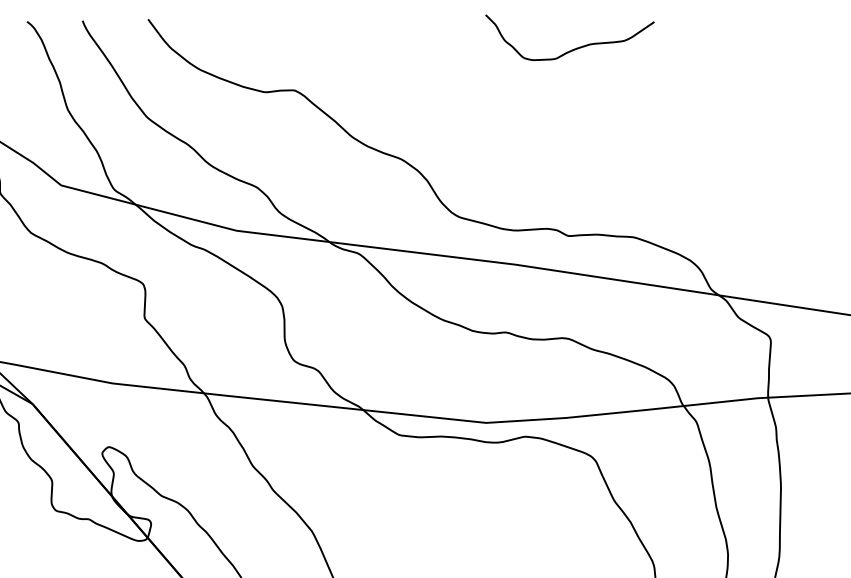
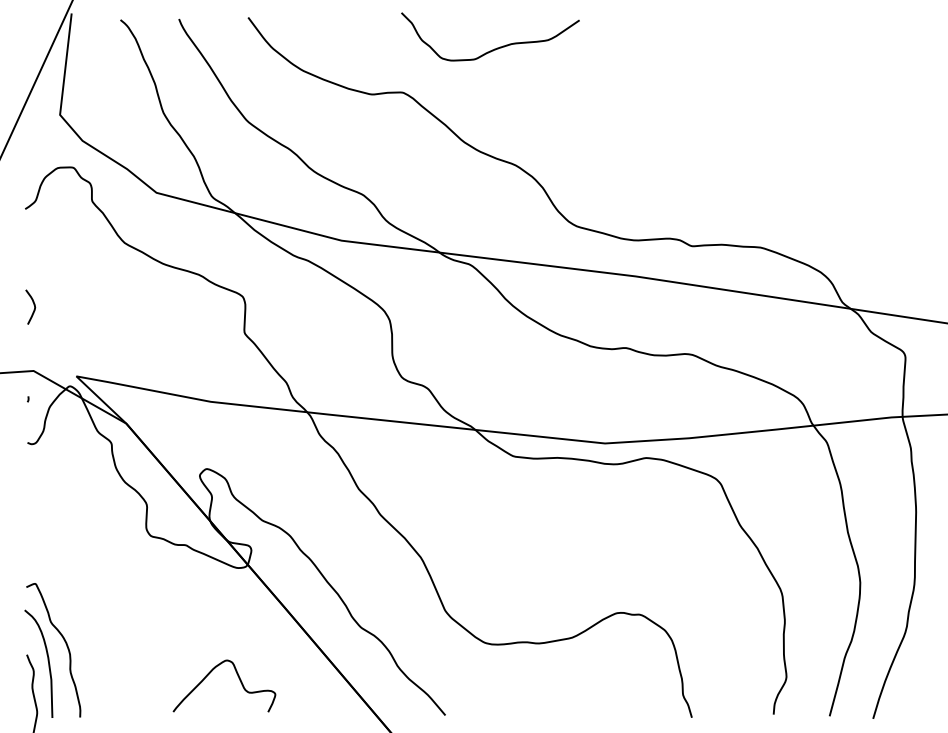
curve: (573, 48) -> (494, 48), moved

